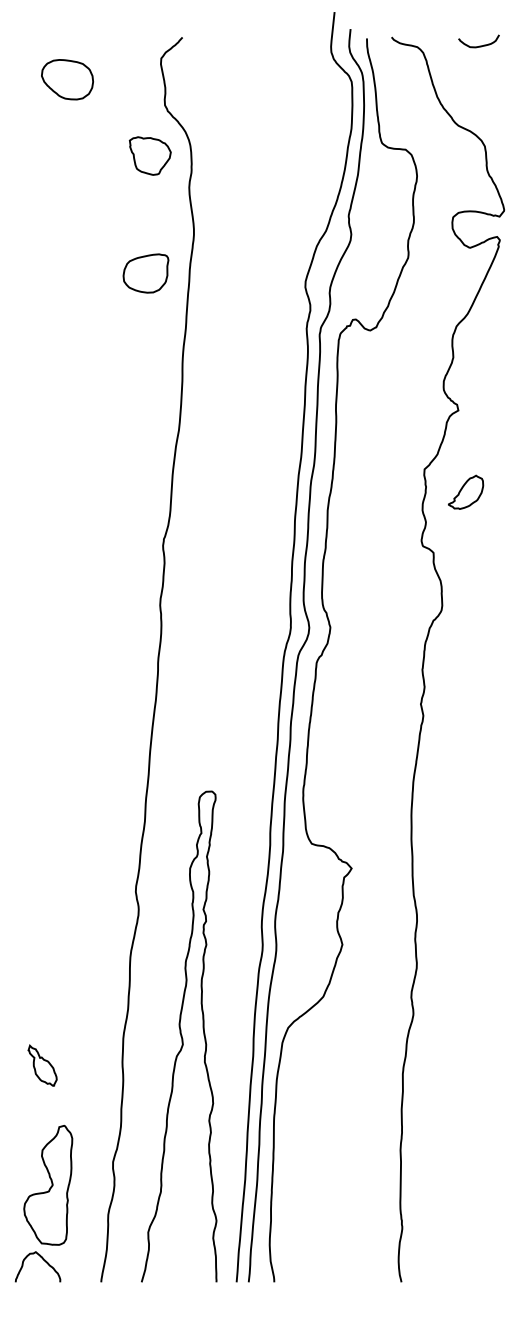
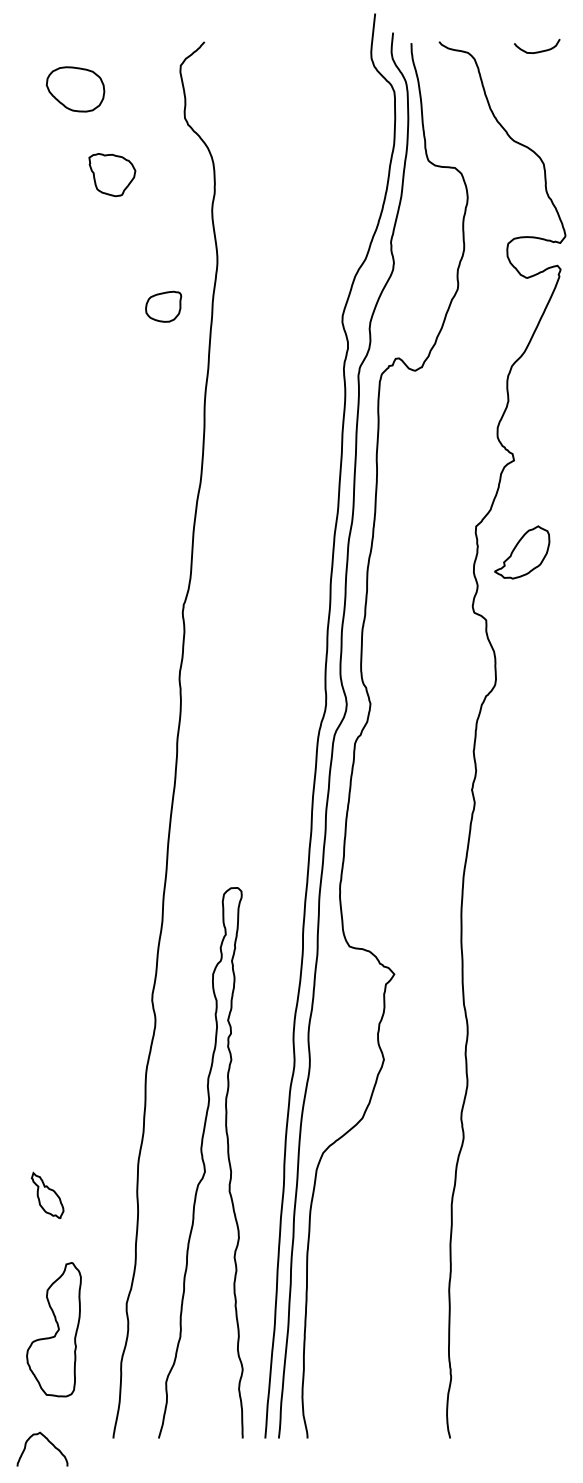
part: (149, 155) -> (111, 174), moved
part: (145, 273) -> (163, 306), size x0.7
part: (466, 491) -> (523, 551), size x1.4
curve: (43, 1260) -> (48, 1442), moved

